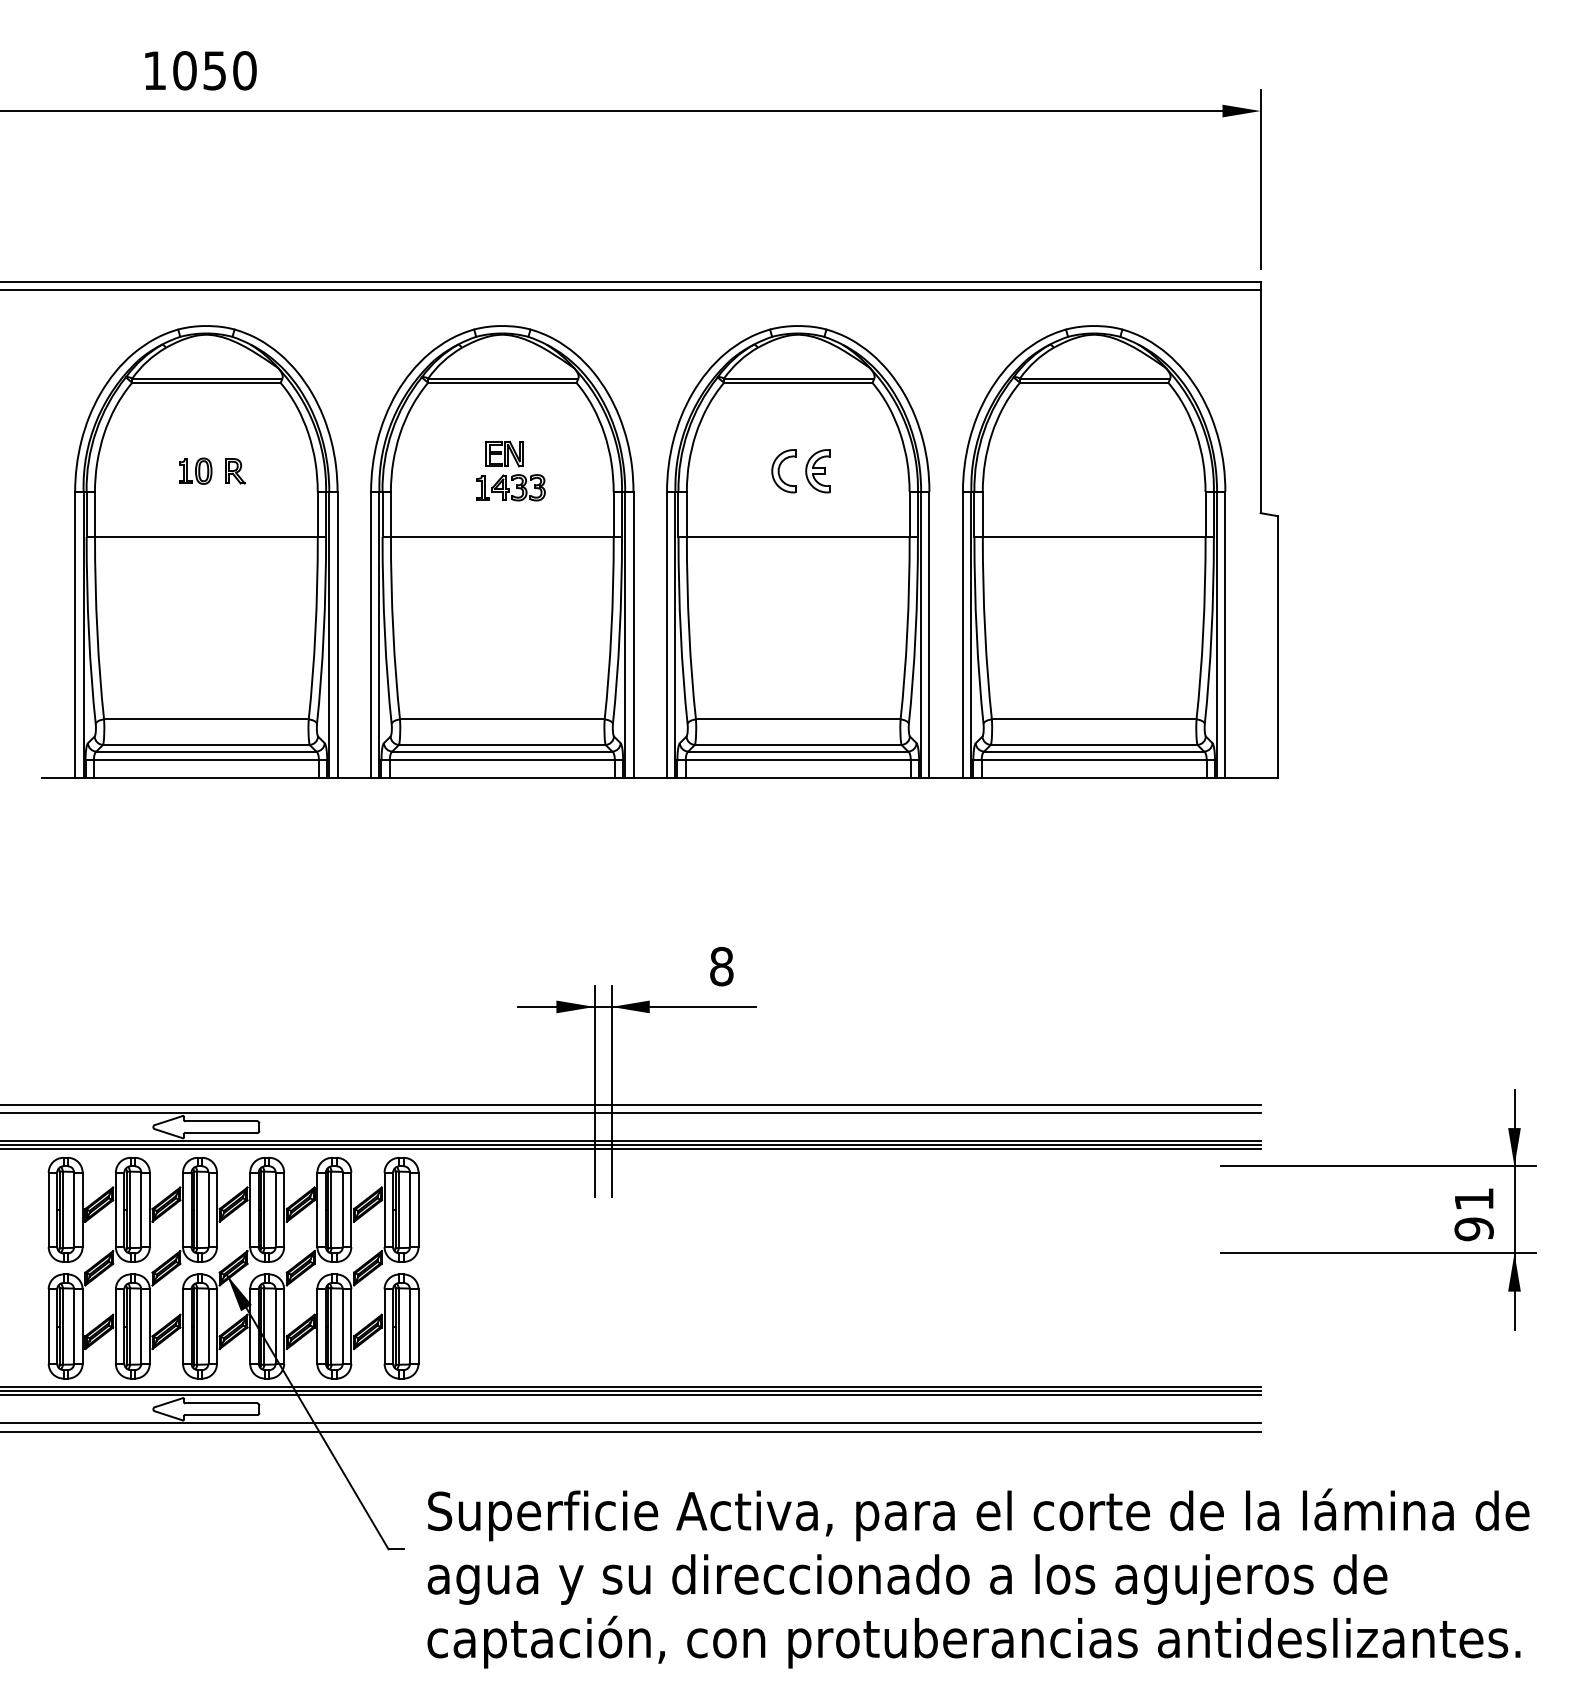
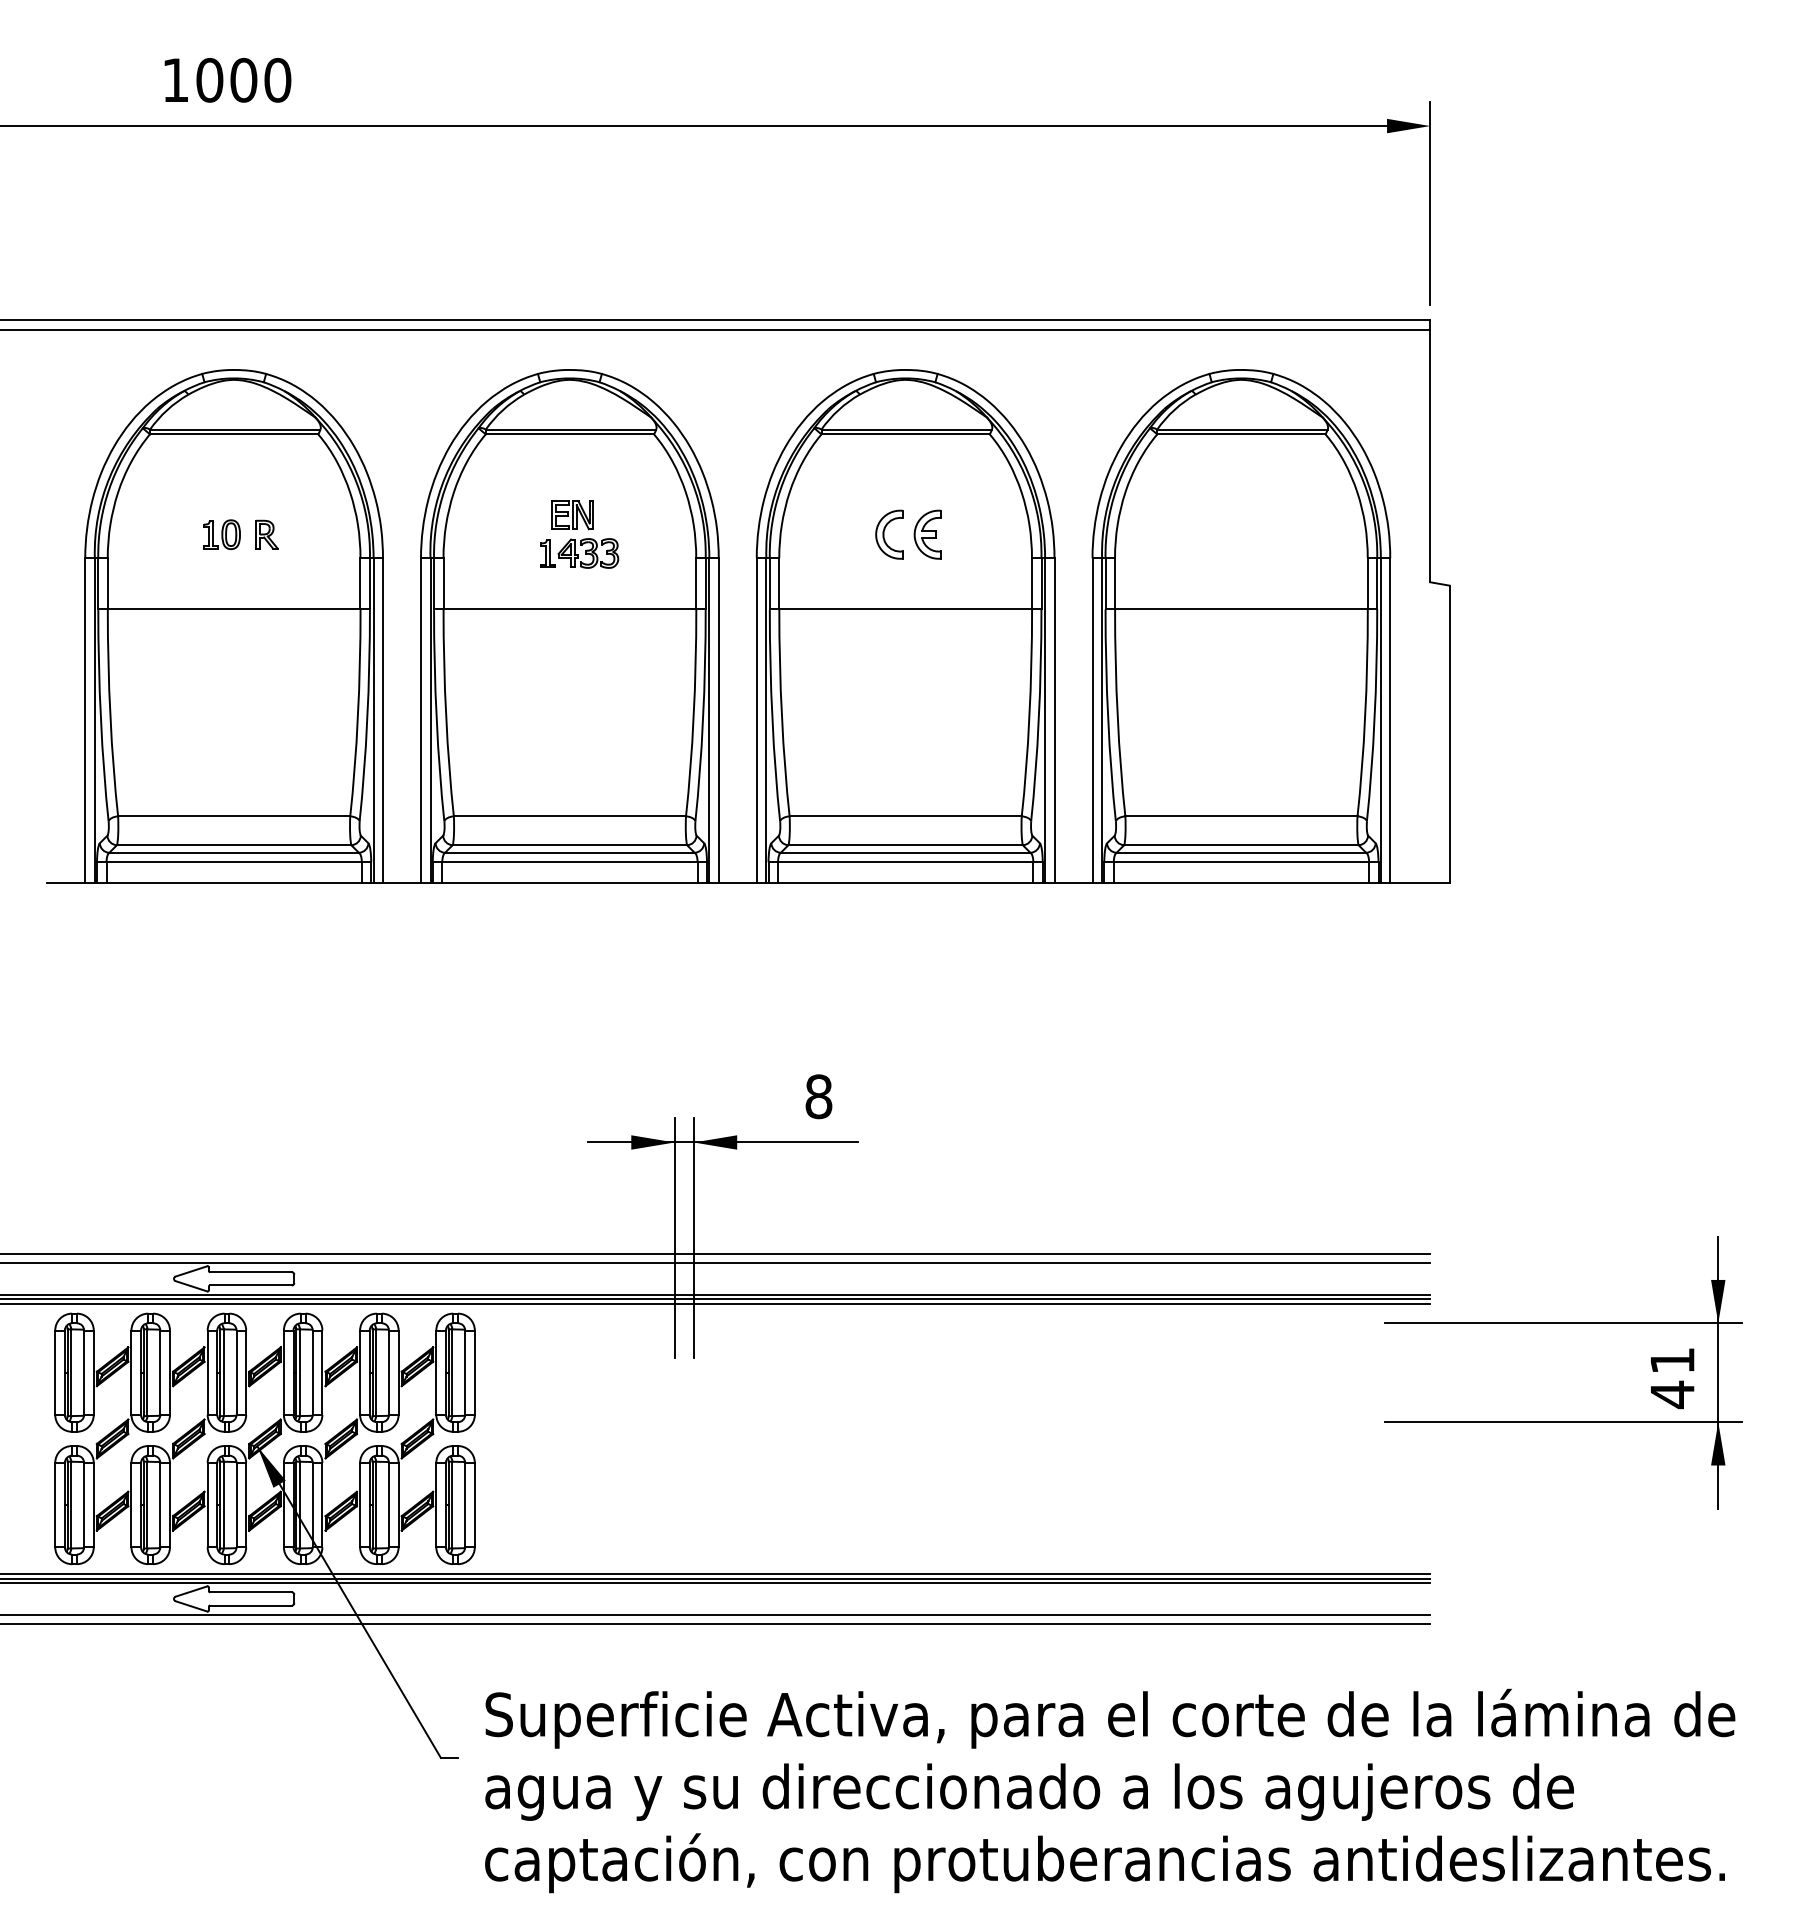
text: (214, 70) -> (243, 80), 1050 -> 1000
text: (1474, 1229) -> (1672, 1394), 91 -> 41

